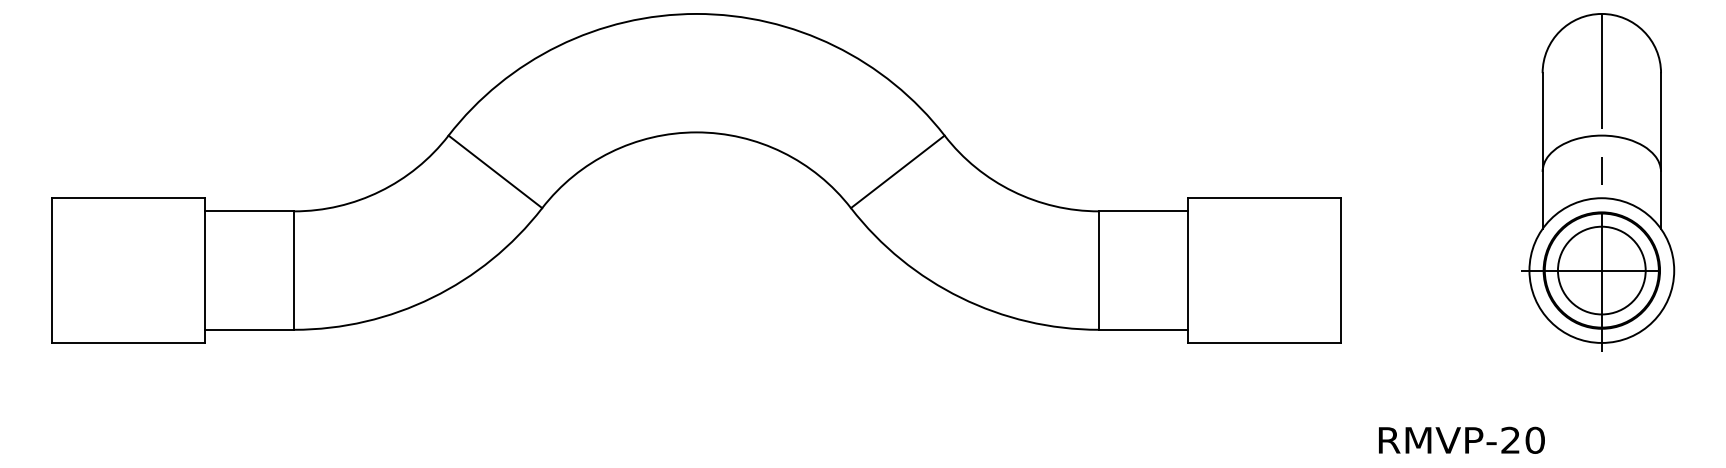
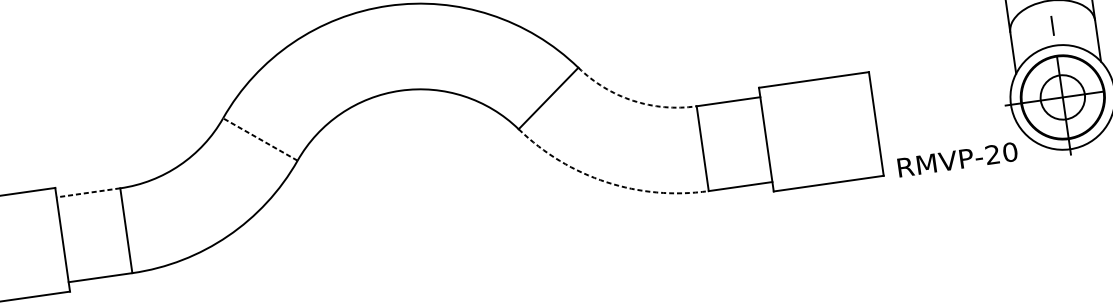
line: (495, 171) -> (260, 139), solid -> dashed
arc: (1013, 191) -> (633, 100), solid -> dashed
line: (249, 211) -> (88, 192), solid -> dashed
circle: (1601, 270) -> (1062, 97), size x0.7
arc: (960, 297) -> (606, 182), solid -> dashed
text: (1461, 439) -> (957, 159), moved

